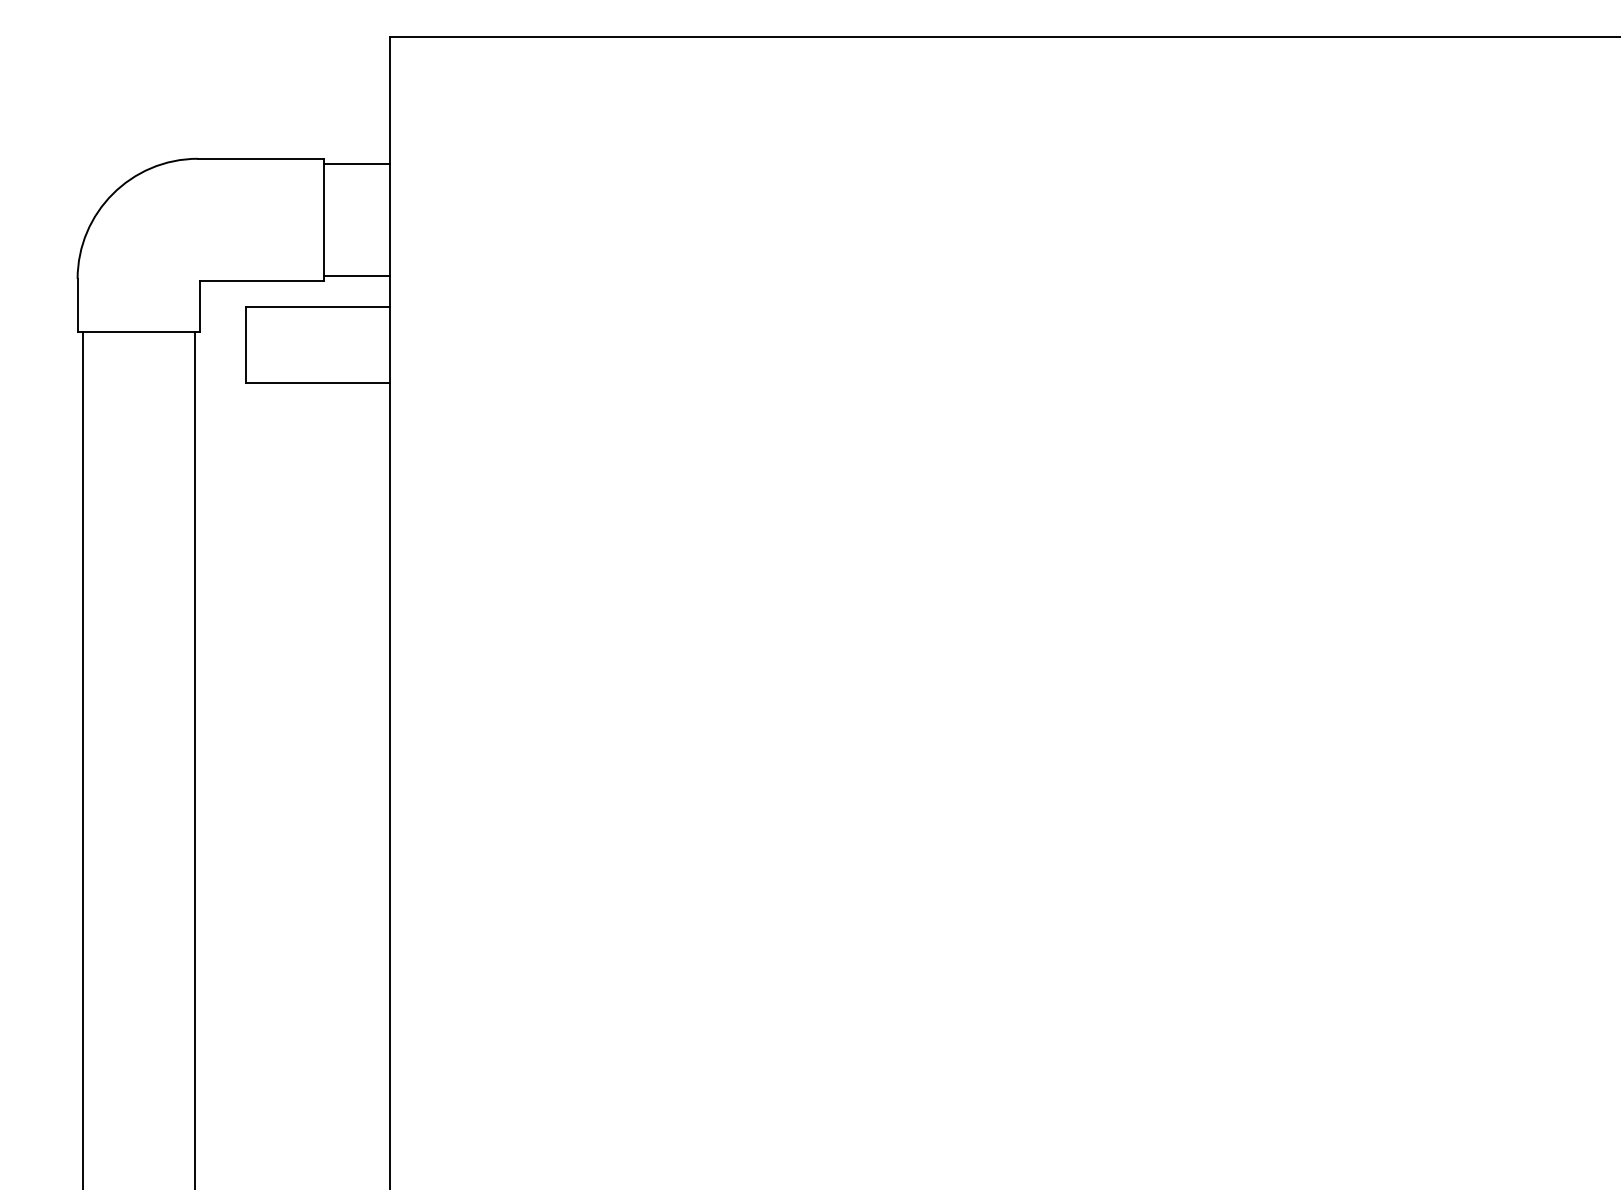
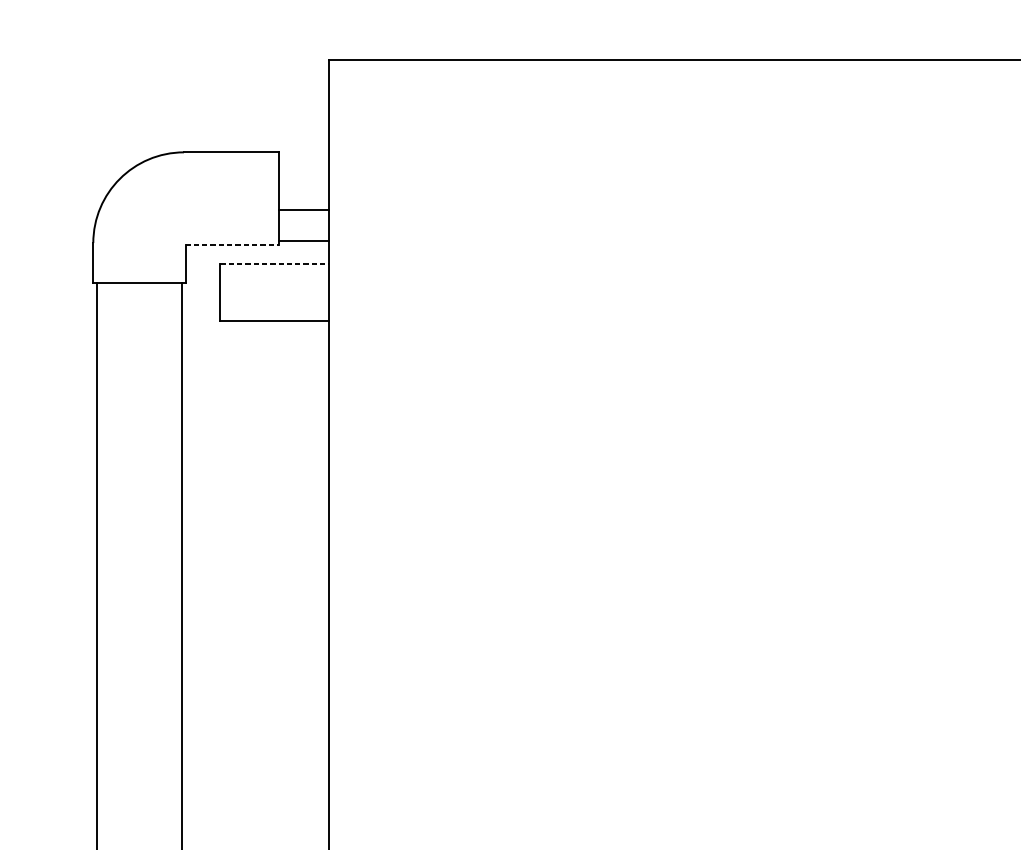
line: (356, 164) -> (303, 210), moved
line: (262, 281) -> (232, 244), solid -> dashed
line: (317, 306) -> (274, 263), solid -> dashed

